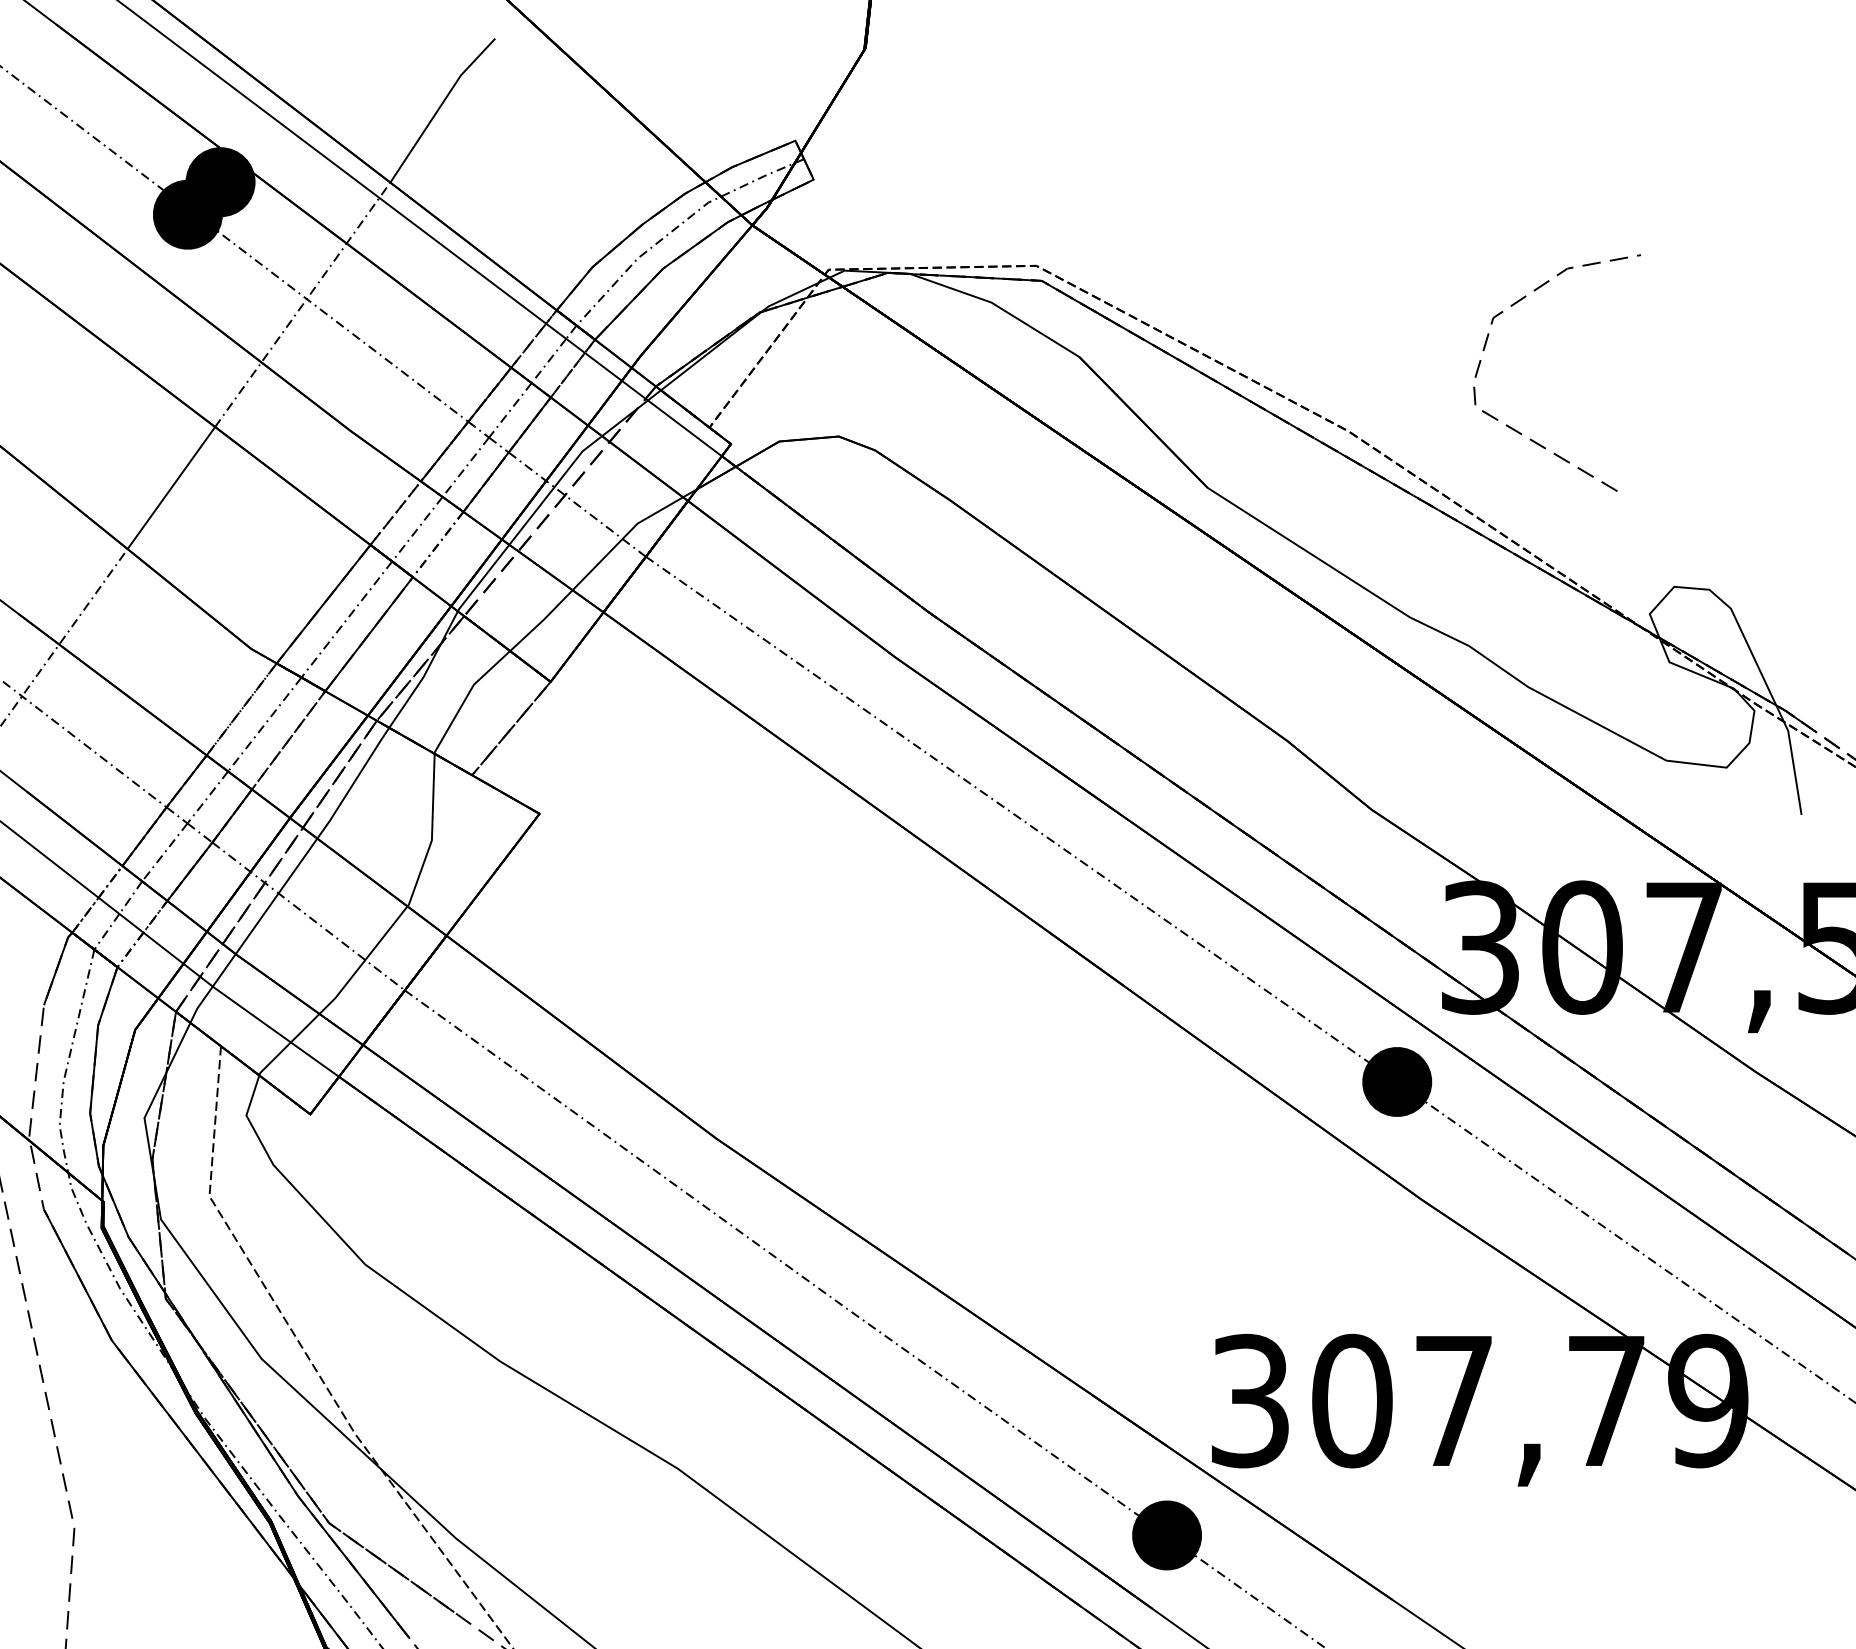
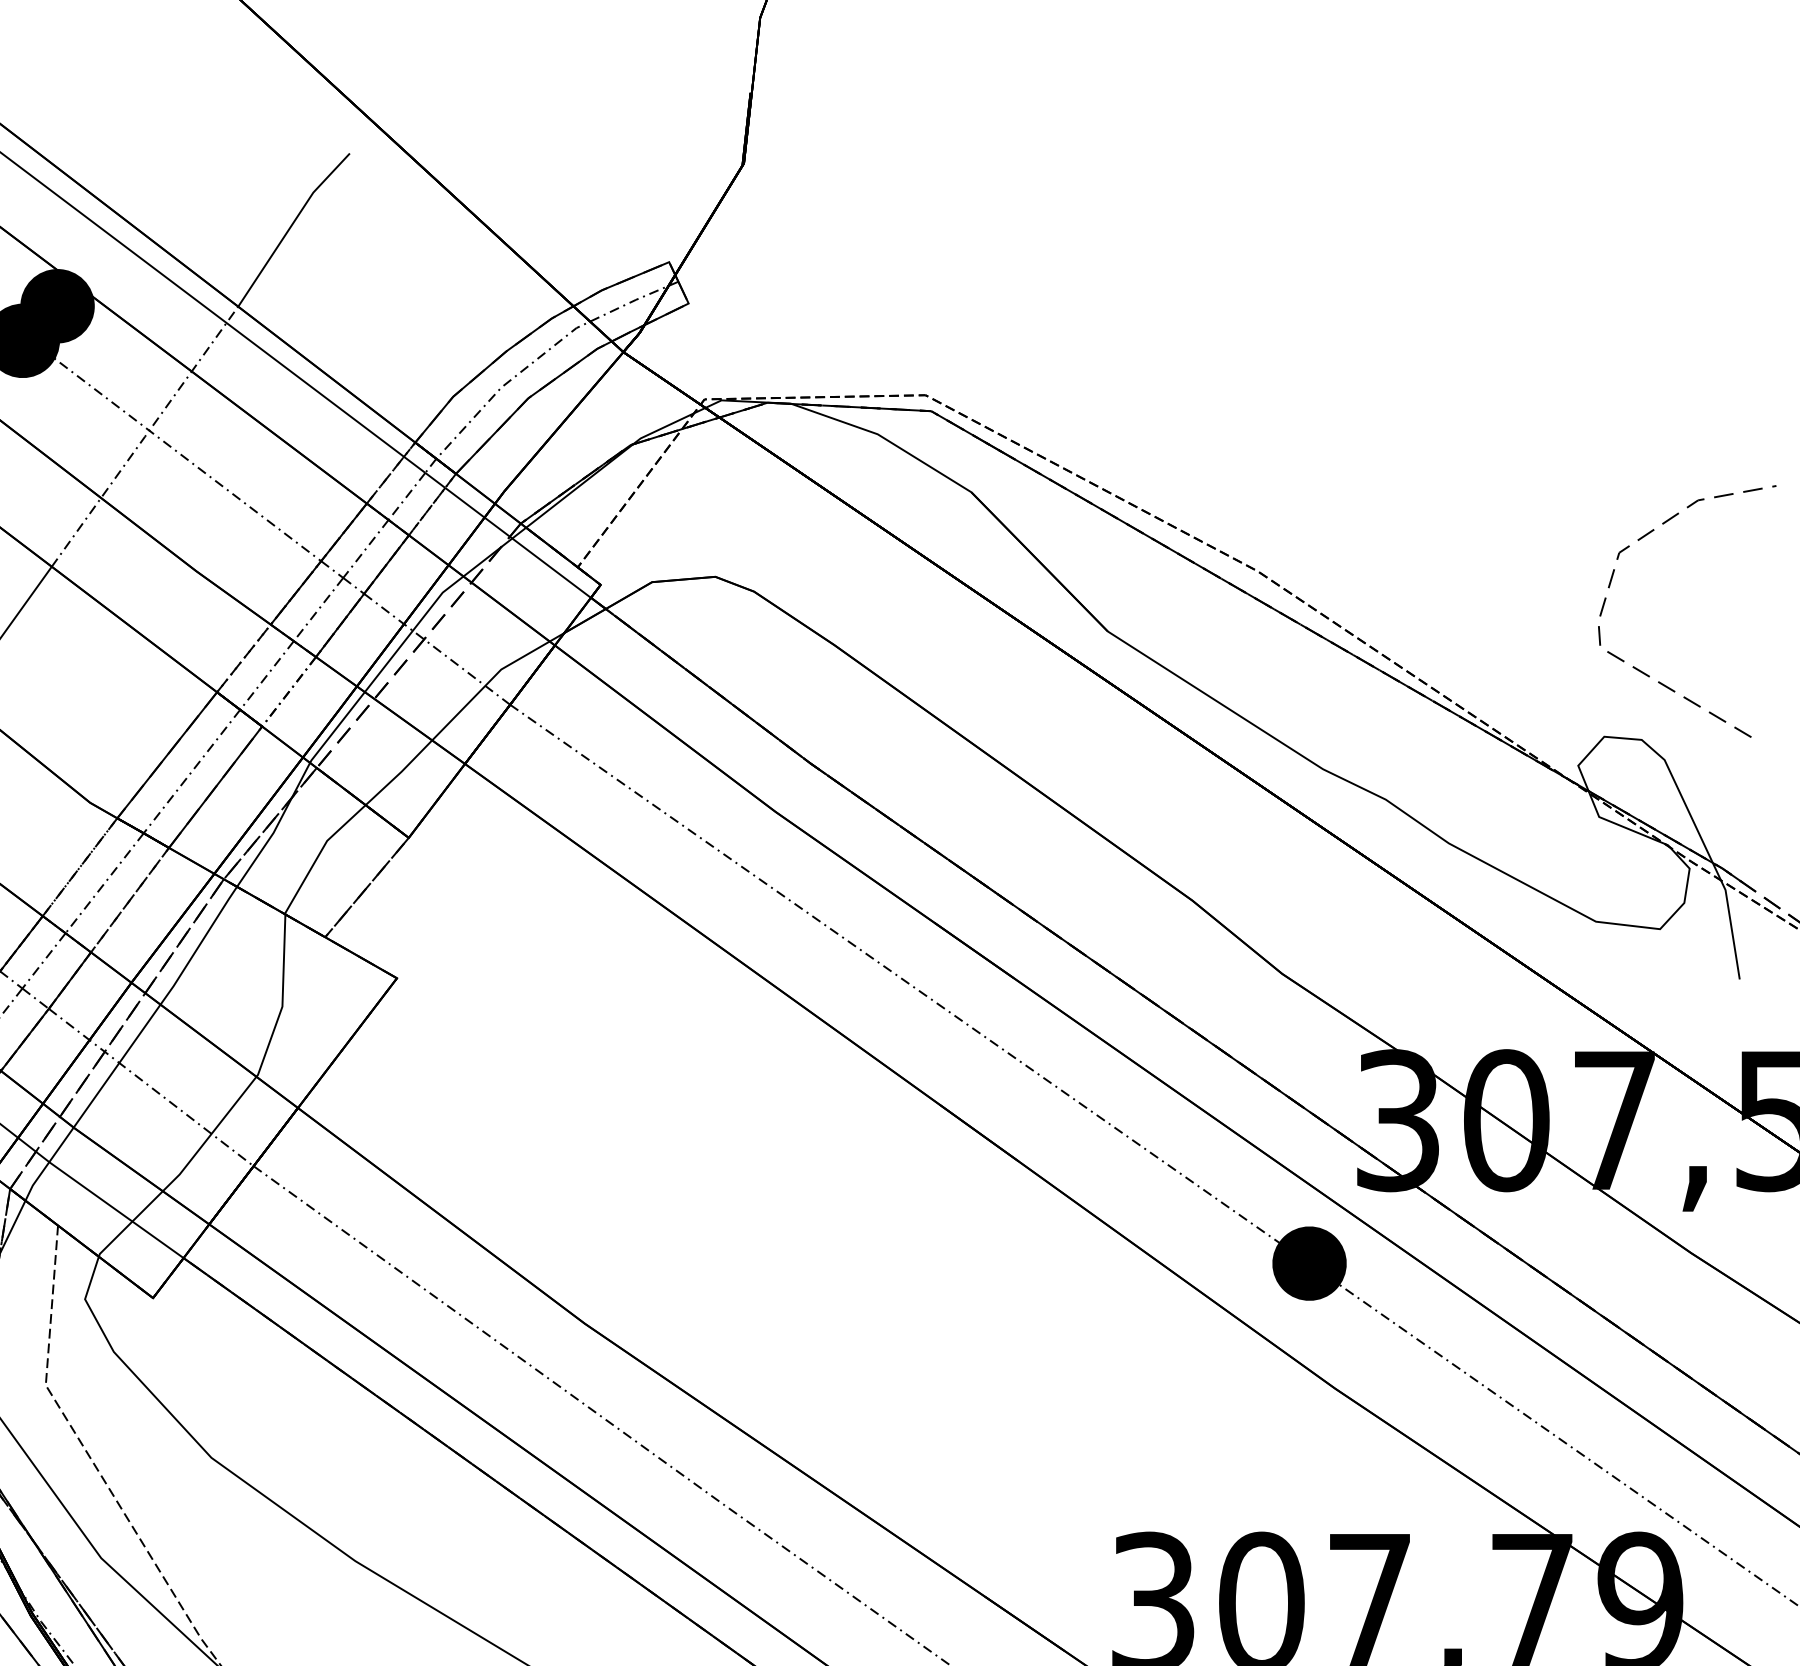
curve: (1519, 431) -> (1647, 673), moved

